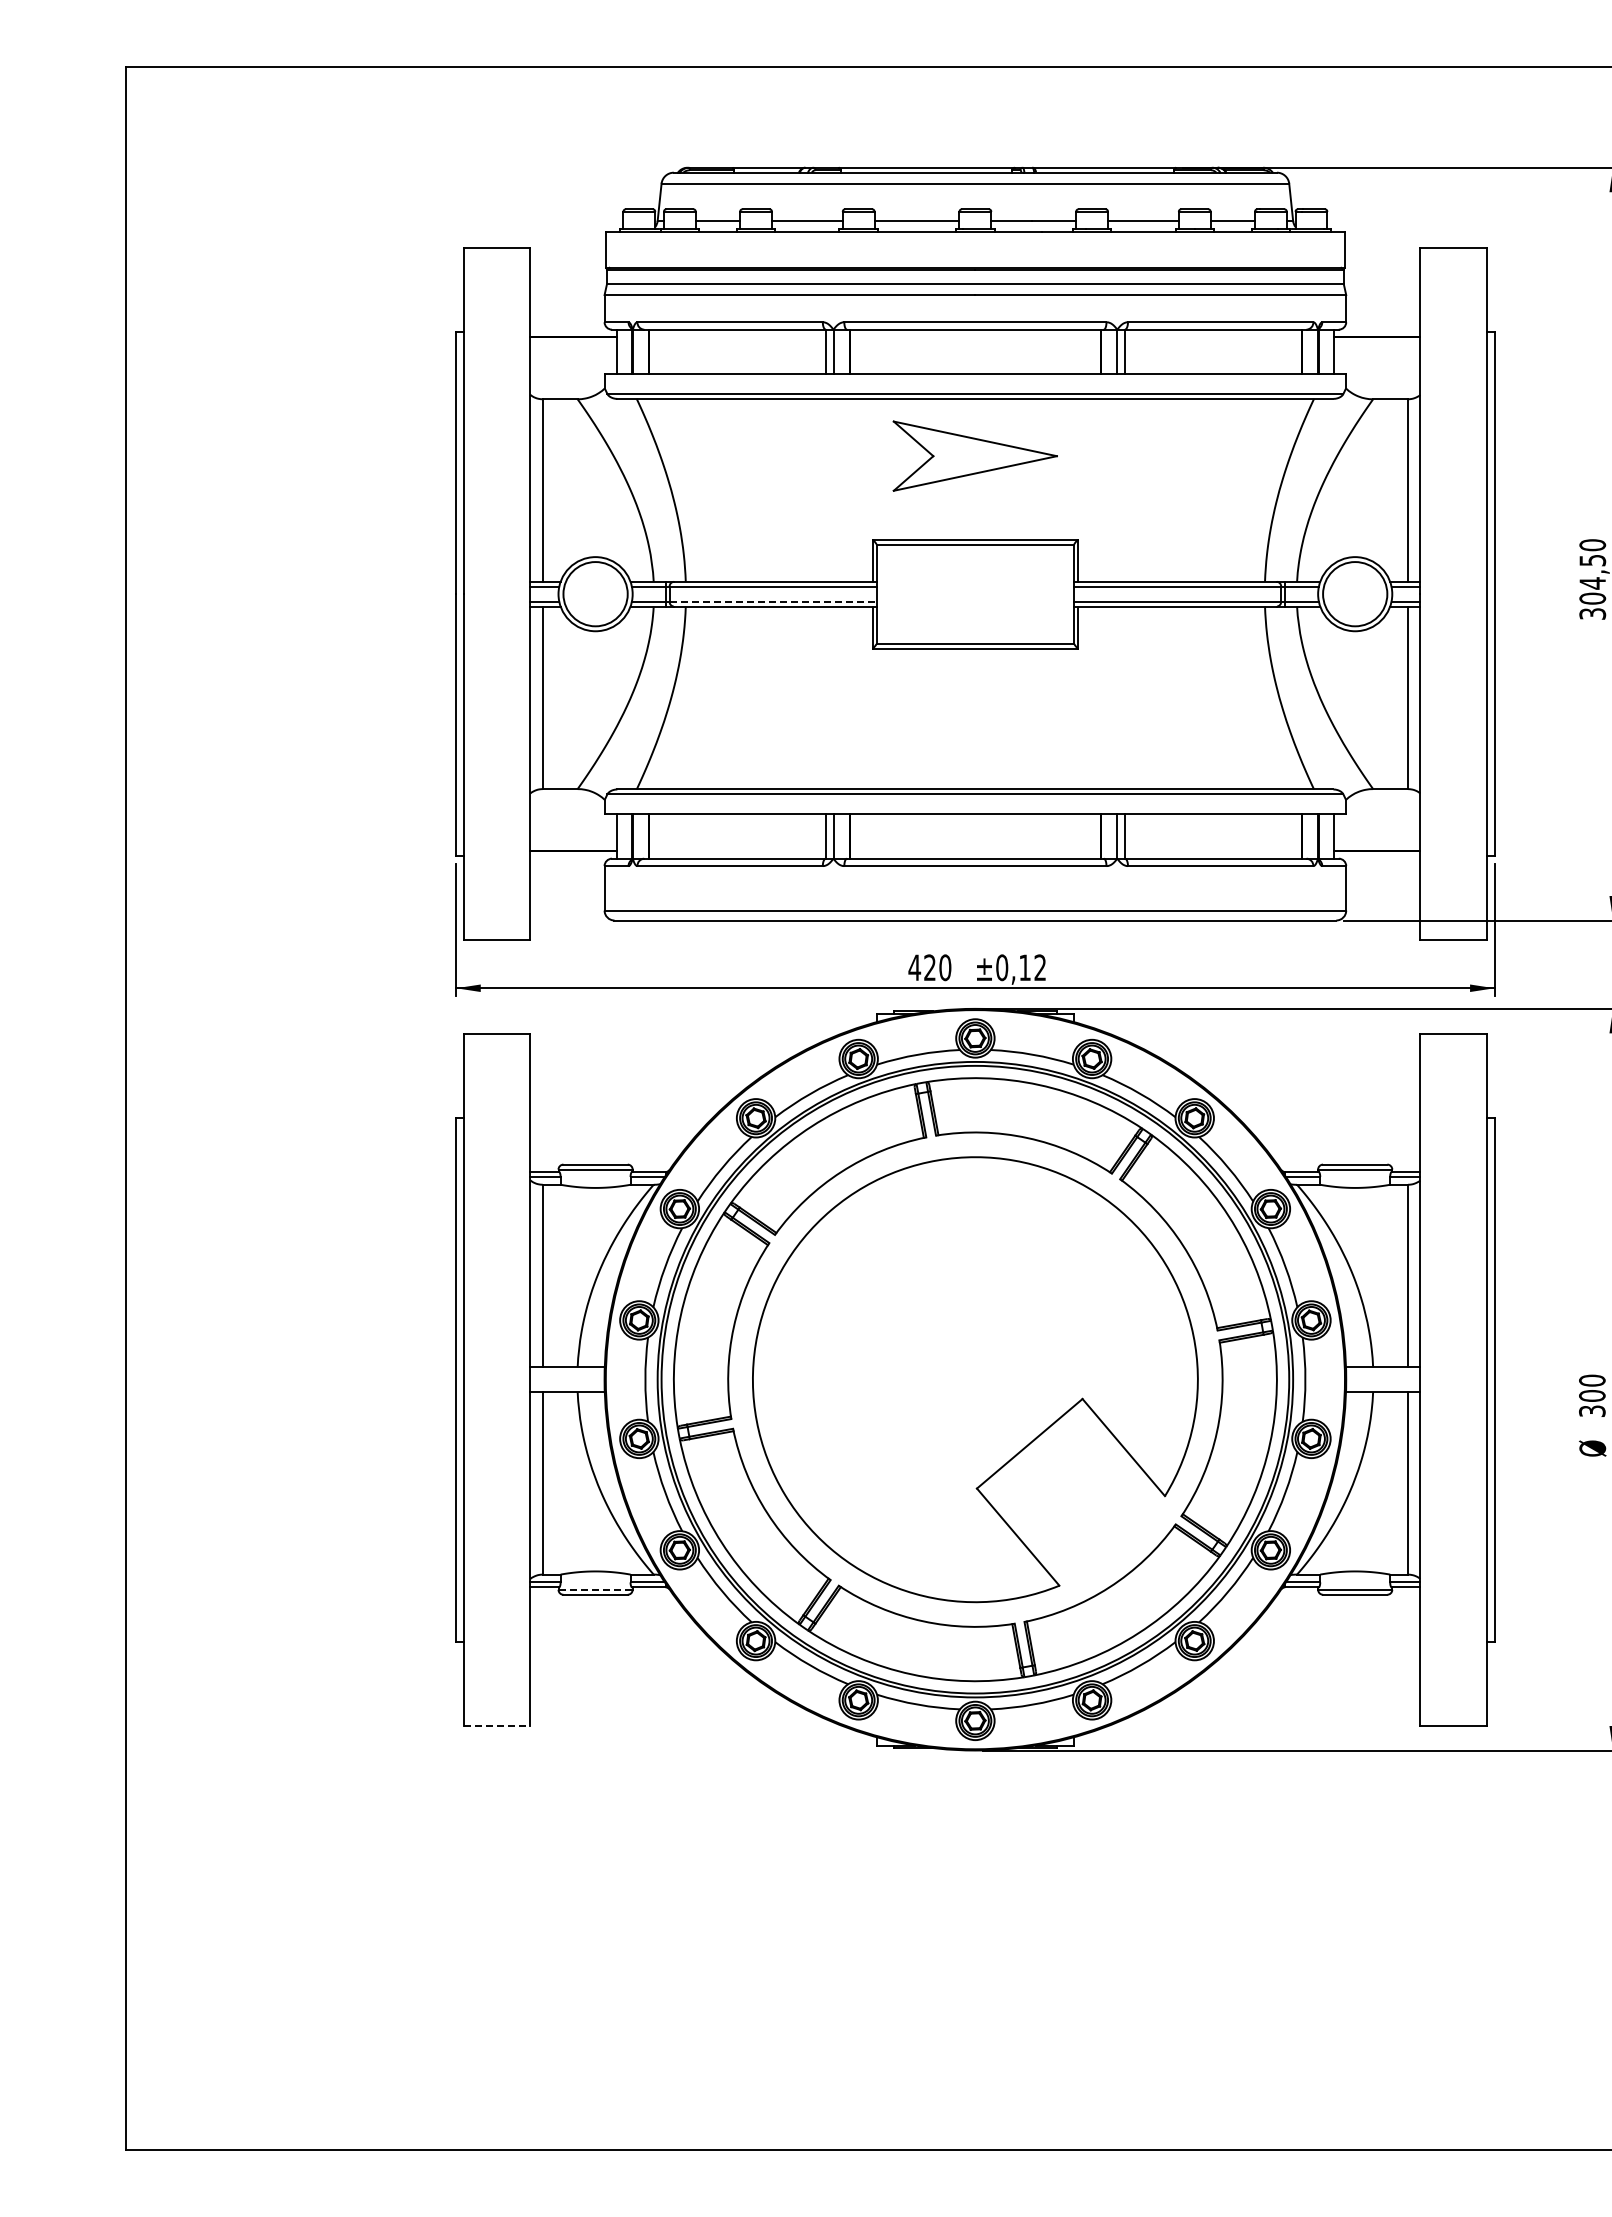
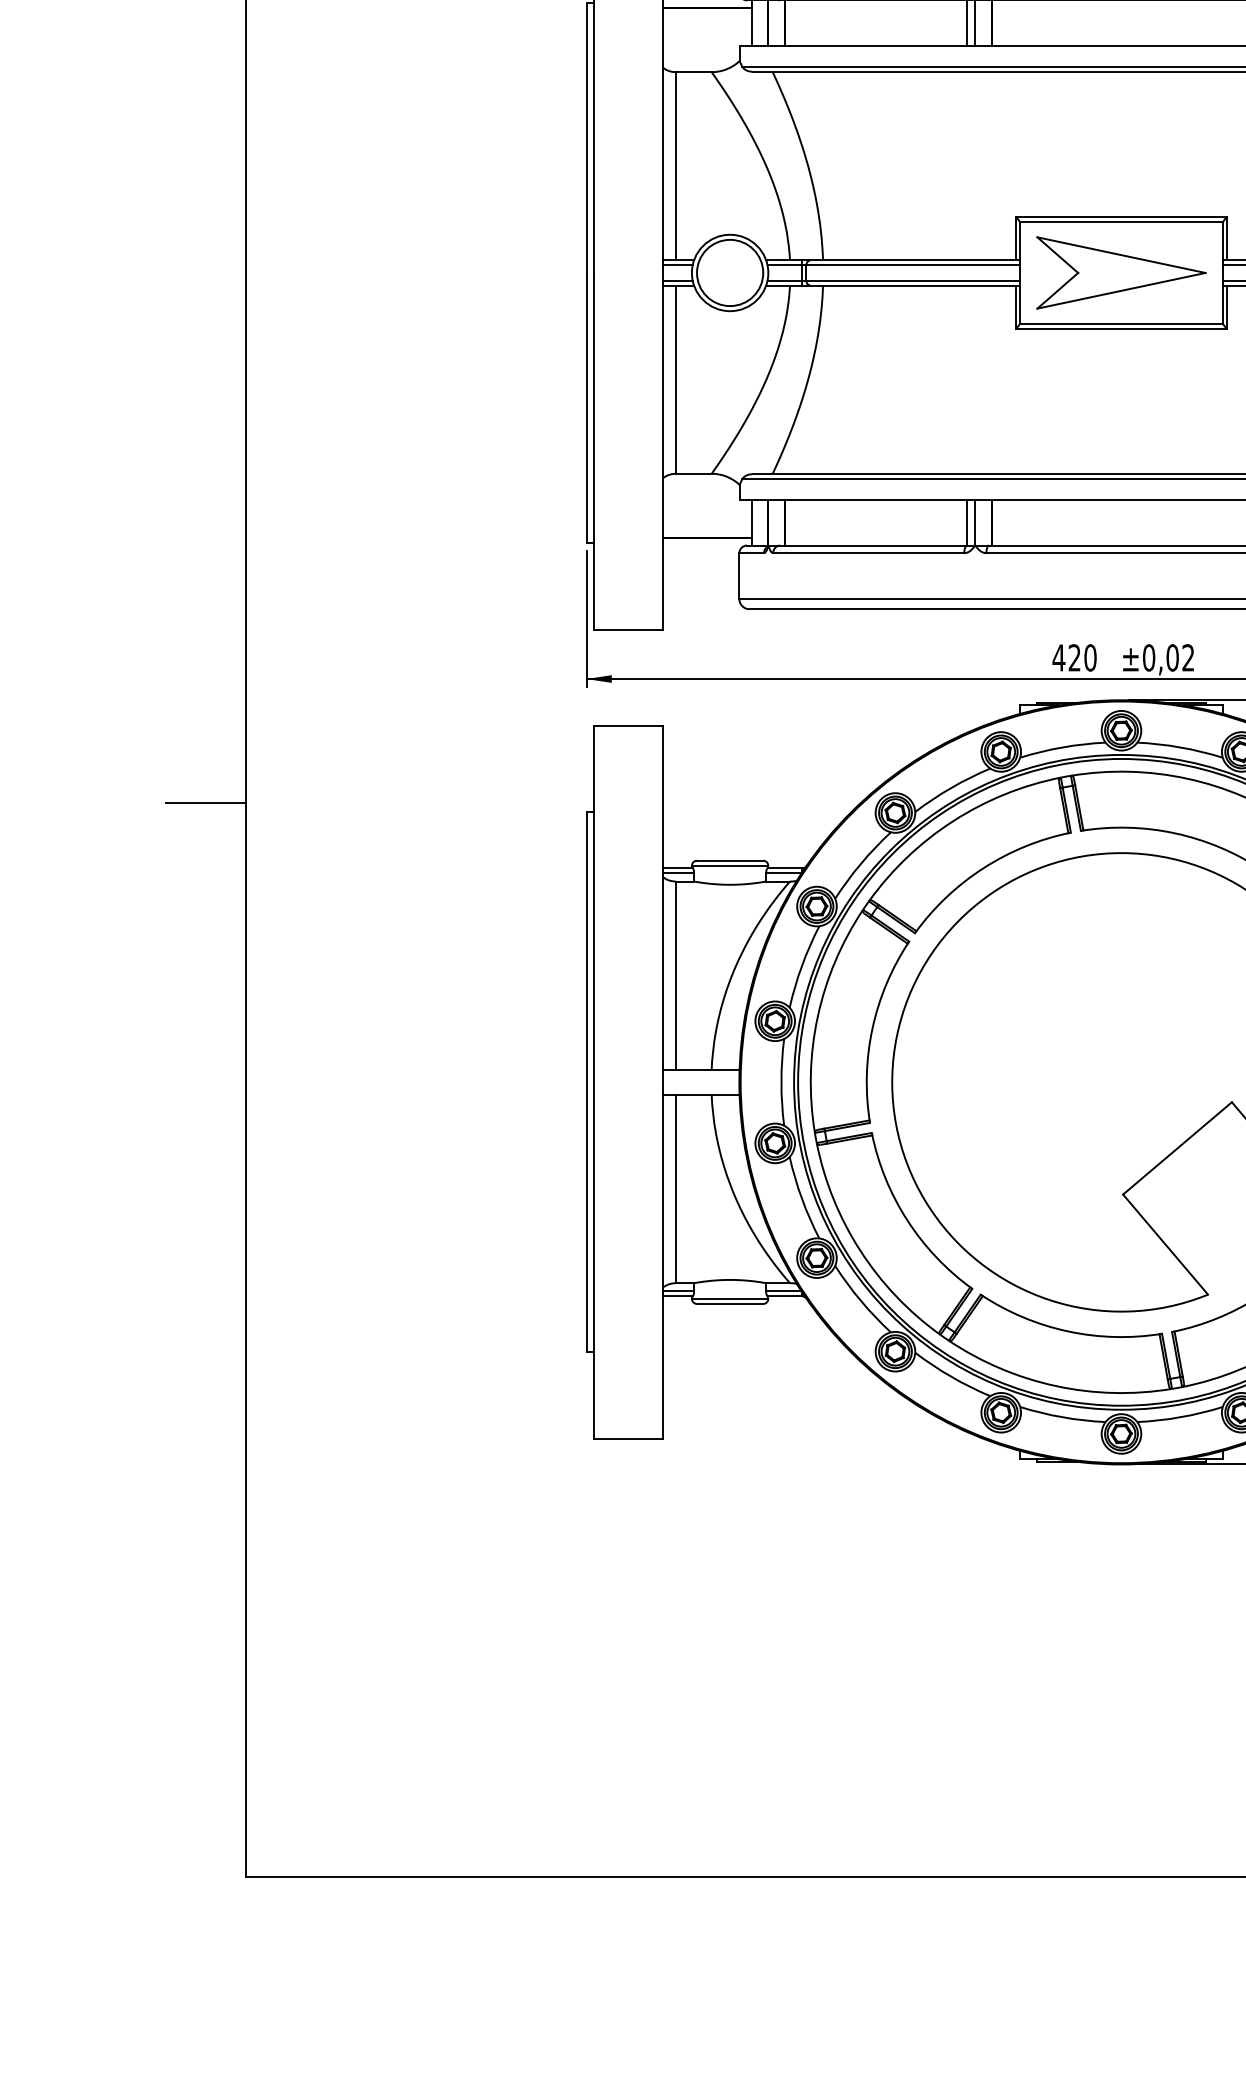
part: (974, 455) -> (1120, 272), moved
line: (773, 601) -> (913, 280), dashed -> solid
text: (1025, 967) -> (1173, 657), ±0,12 -> ±0,02
line: (87, 1108) -> (206, 802), added
line: (596, 1589) -> (731, 1298), dashed -> solid
line: (497, 1725) -> (629, 1438), dashed -> solid

